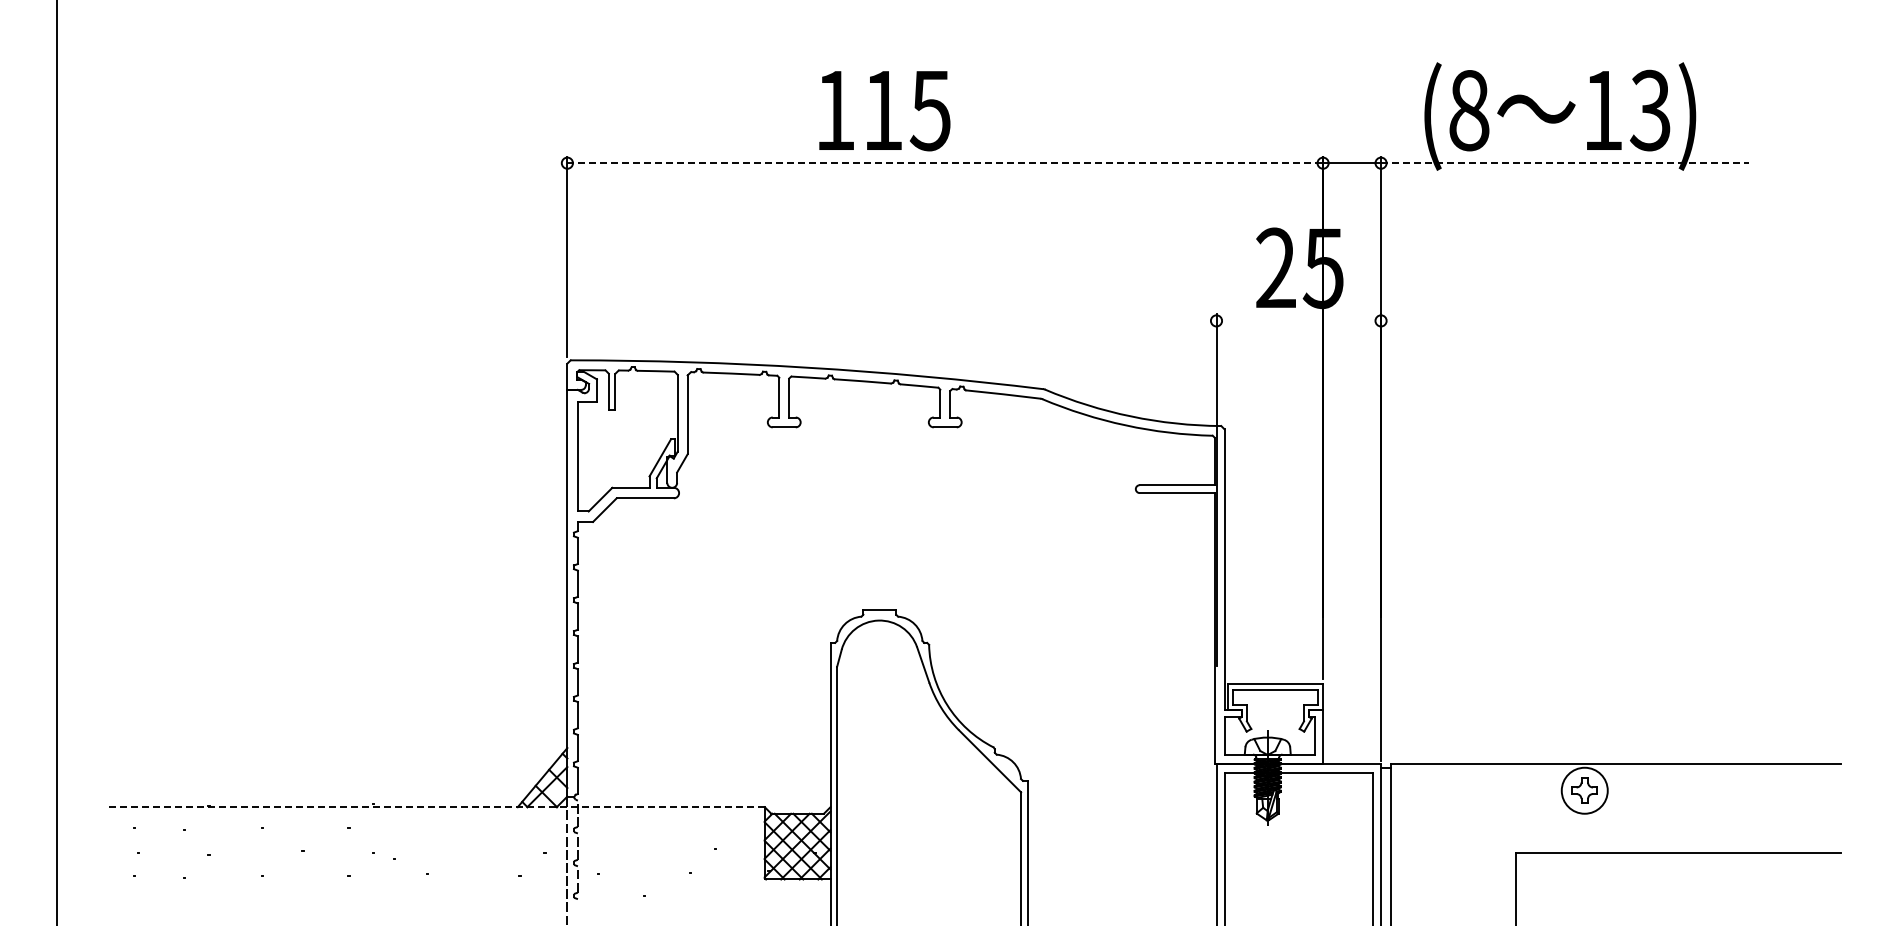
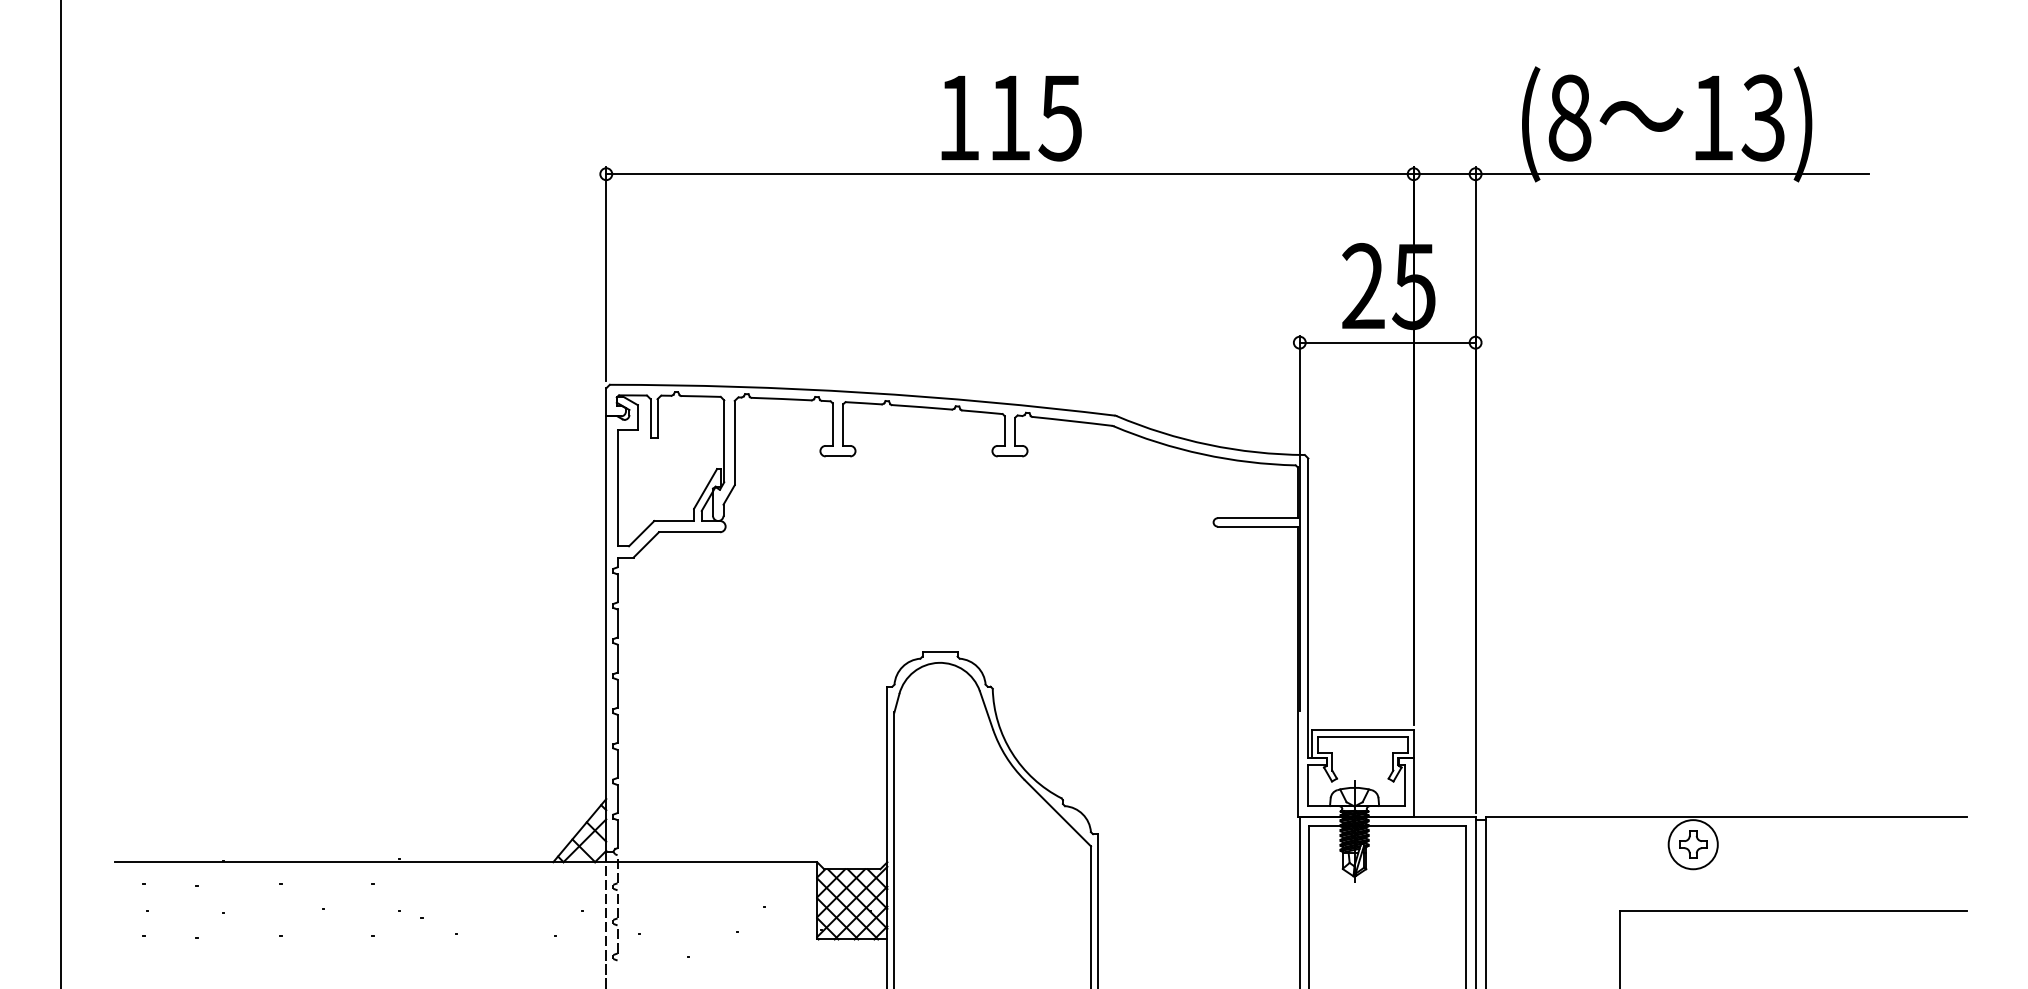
text: (884, 111) -> (1011, 118), moved
line: (945, 163) -> (1010, 174), dashed -> solid
line: (1565, 163) -> (1672, 174), dashed -> solid
line: (1298, 320) -> (1387, 342), added
line: (436, 807) -> (466, 862), dashed -> solid

